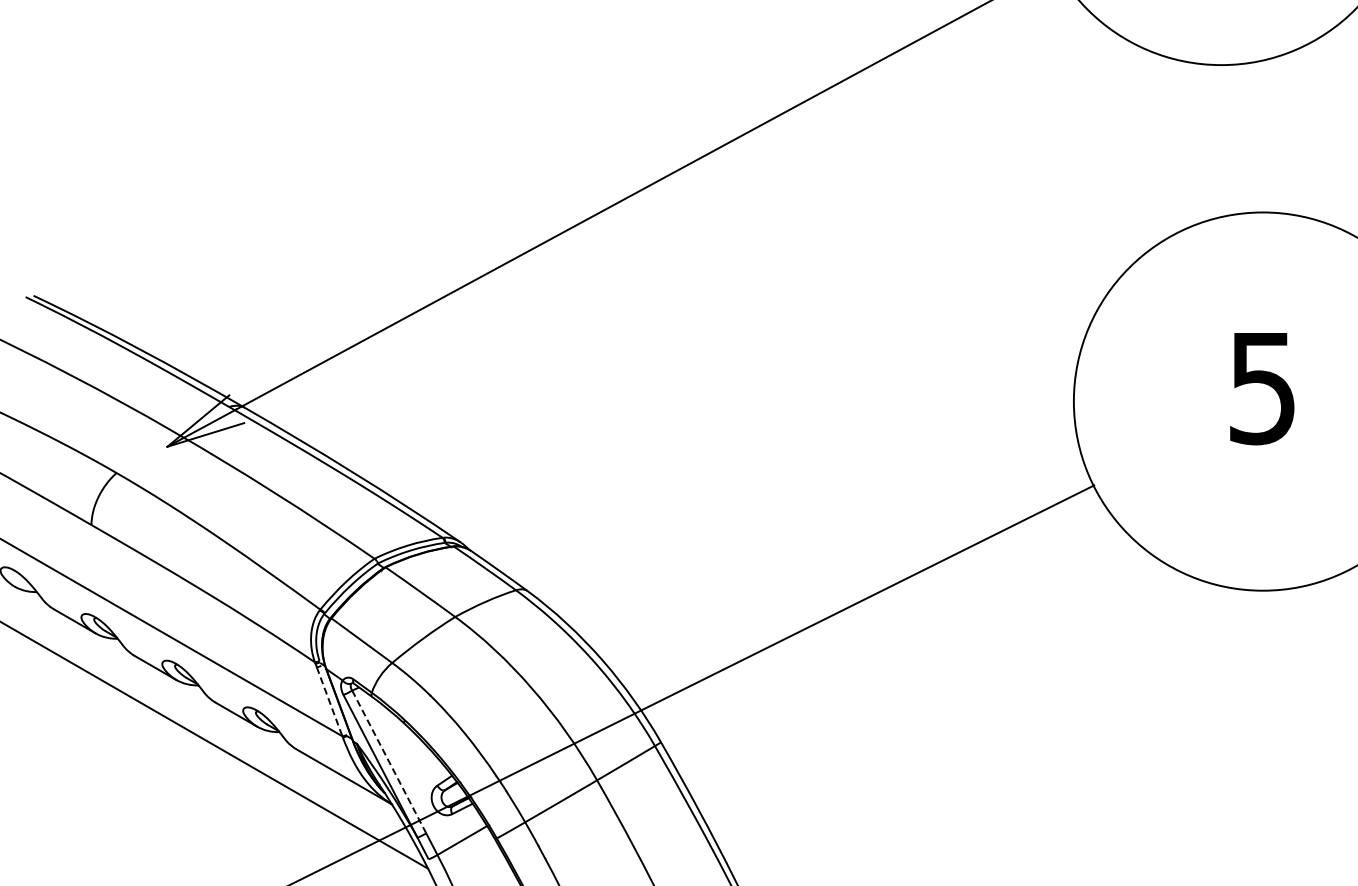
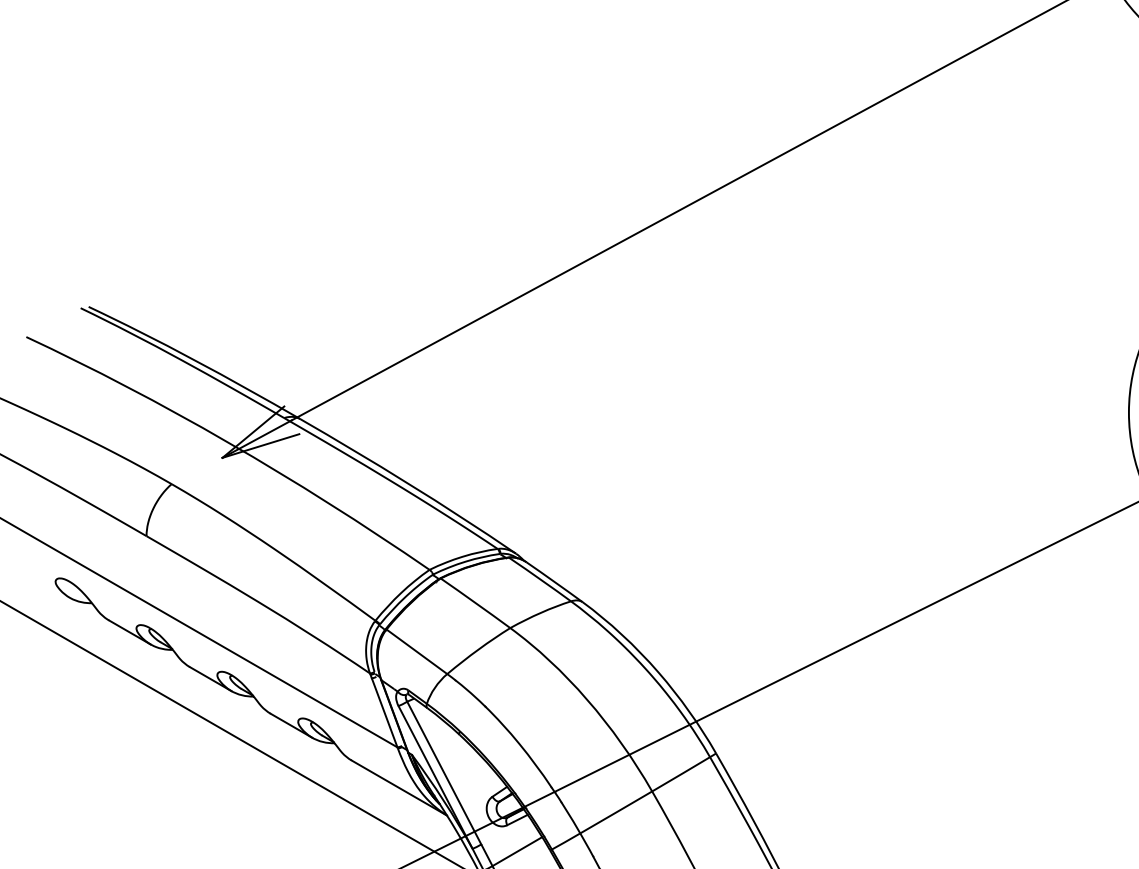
line: (329, 701) -> (384, 712), dashed -> solid
line: (389, 761) -> (444, 772), dashed -> solid

